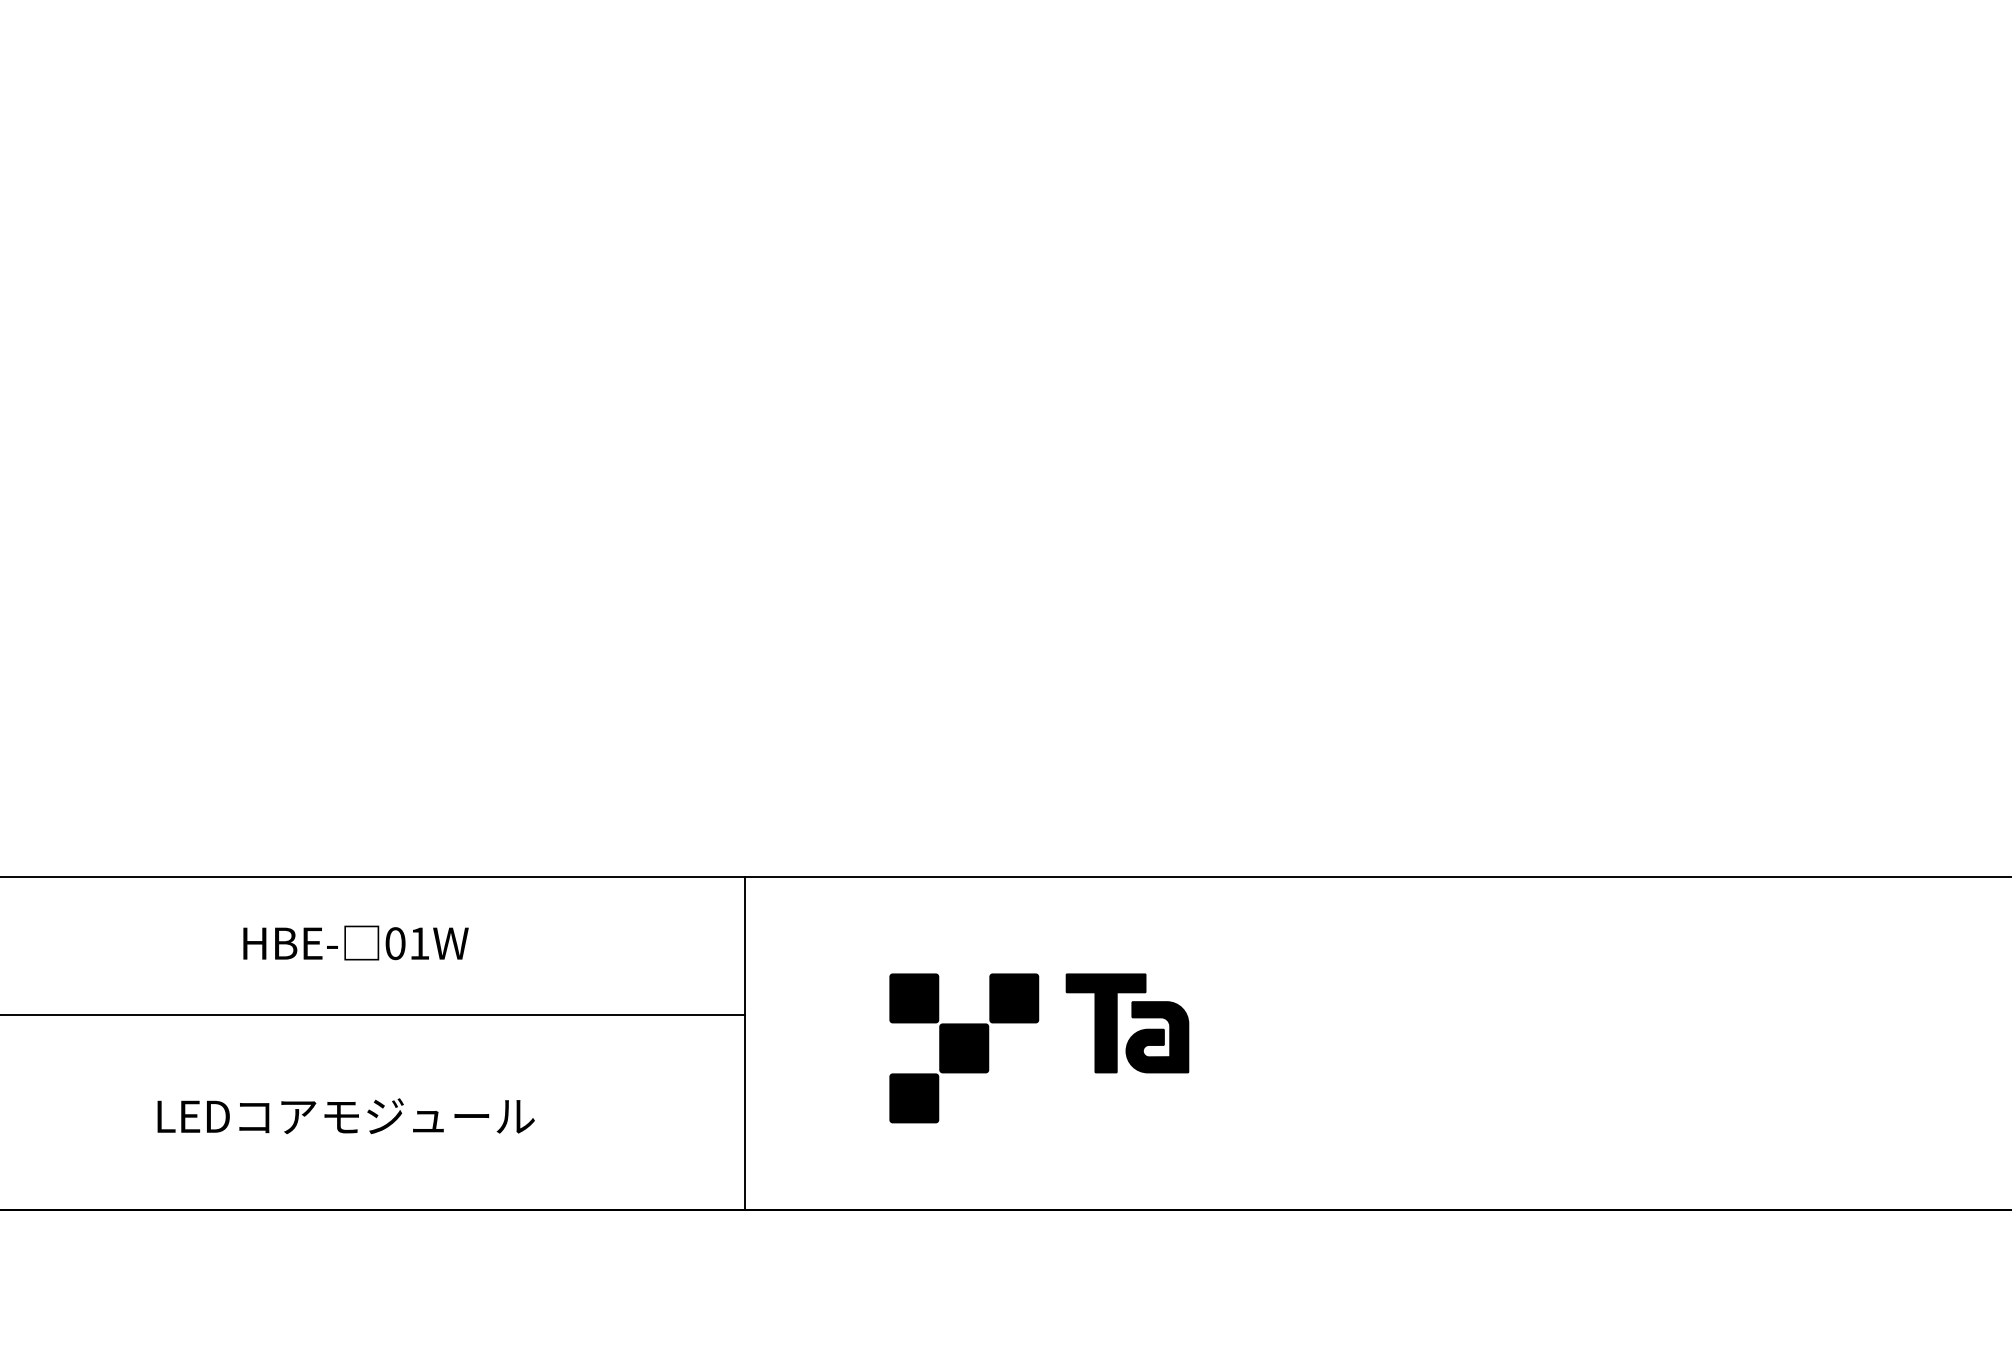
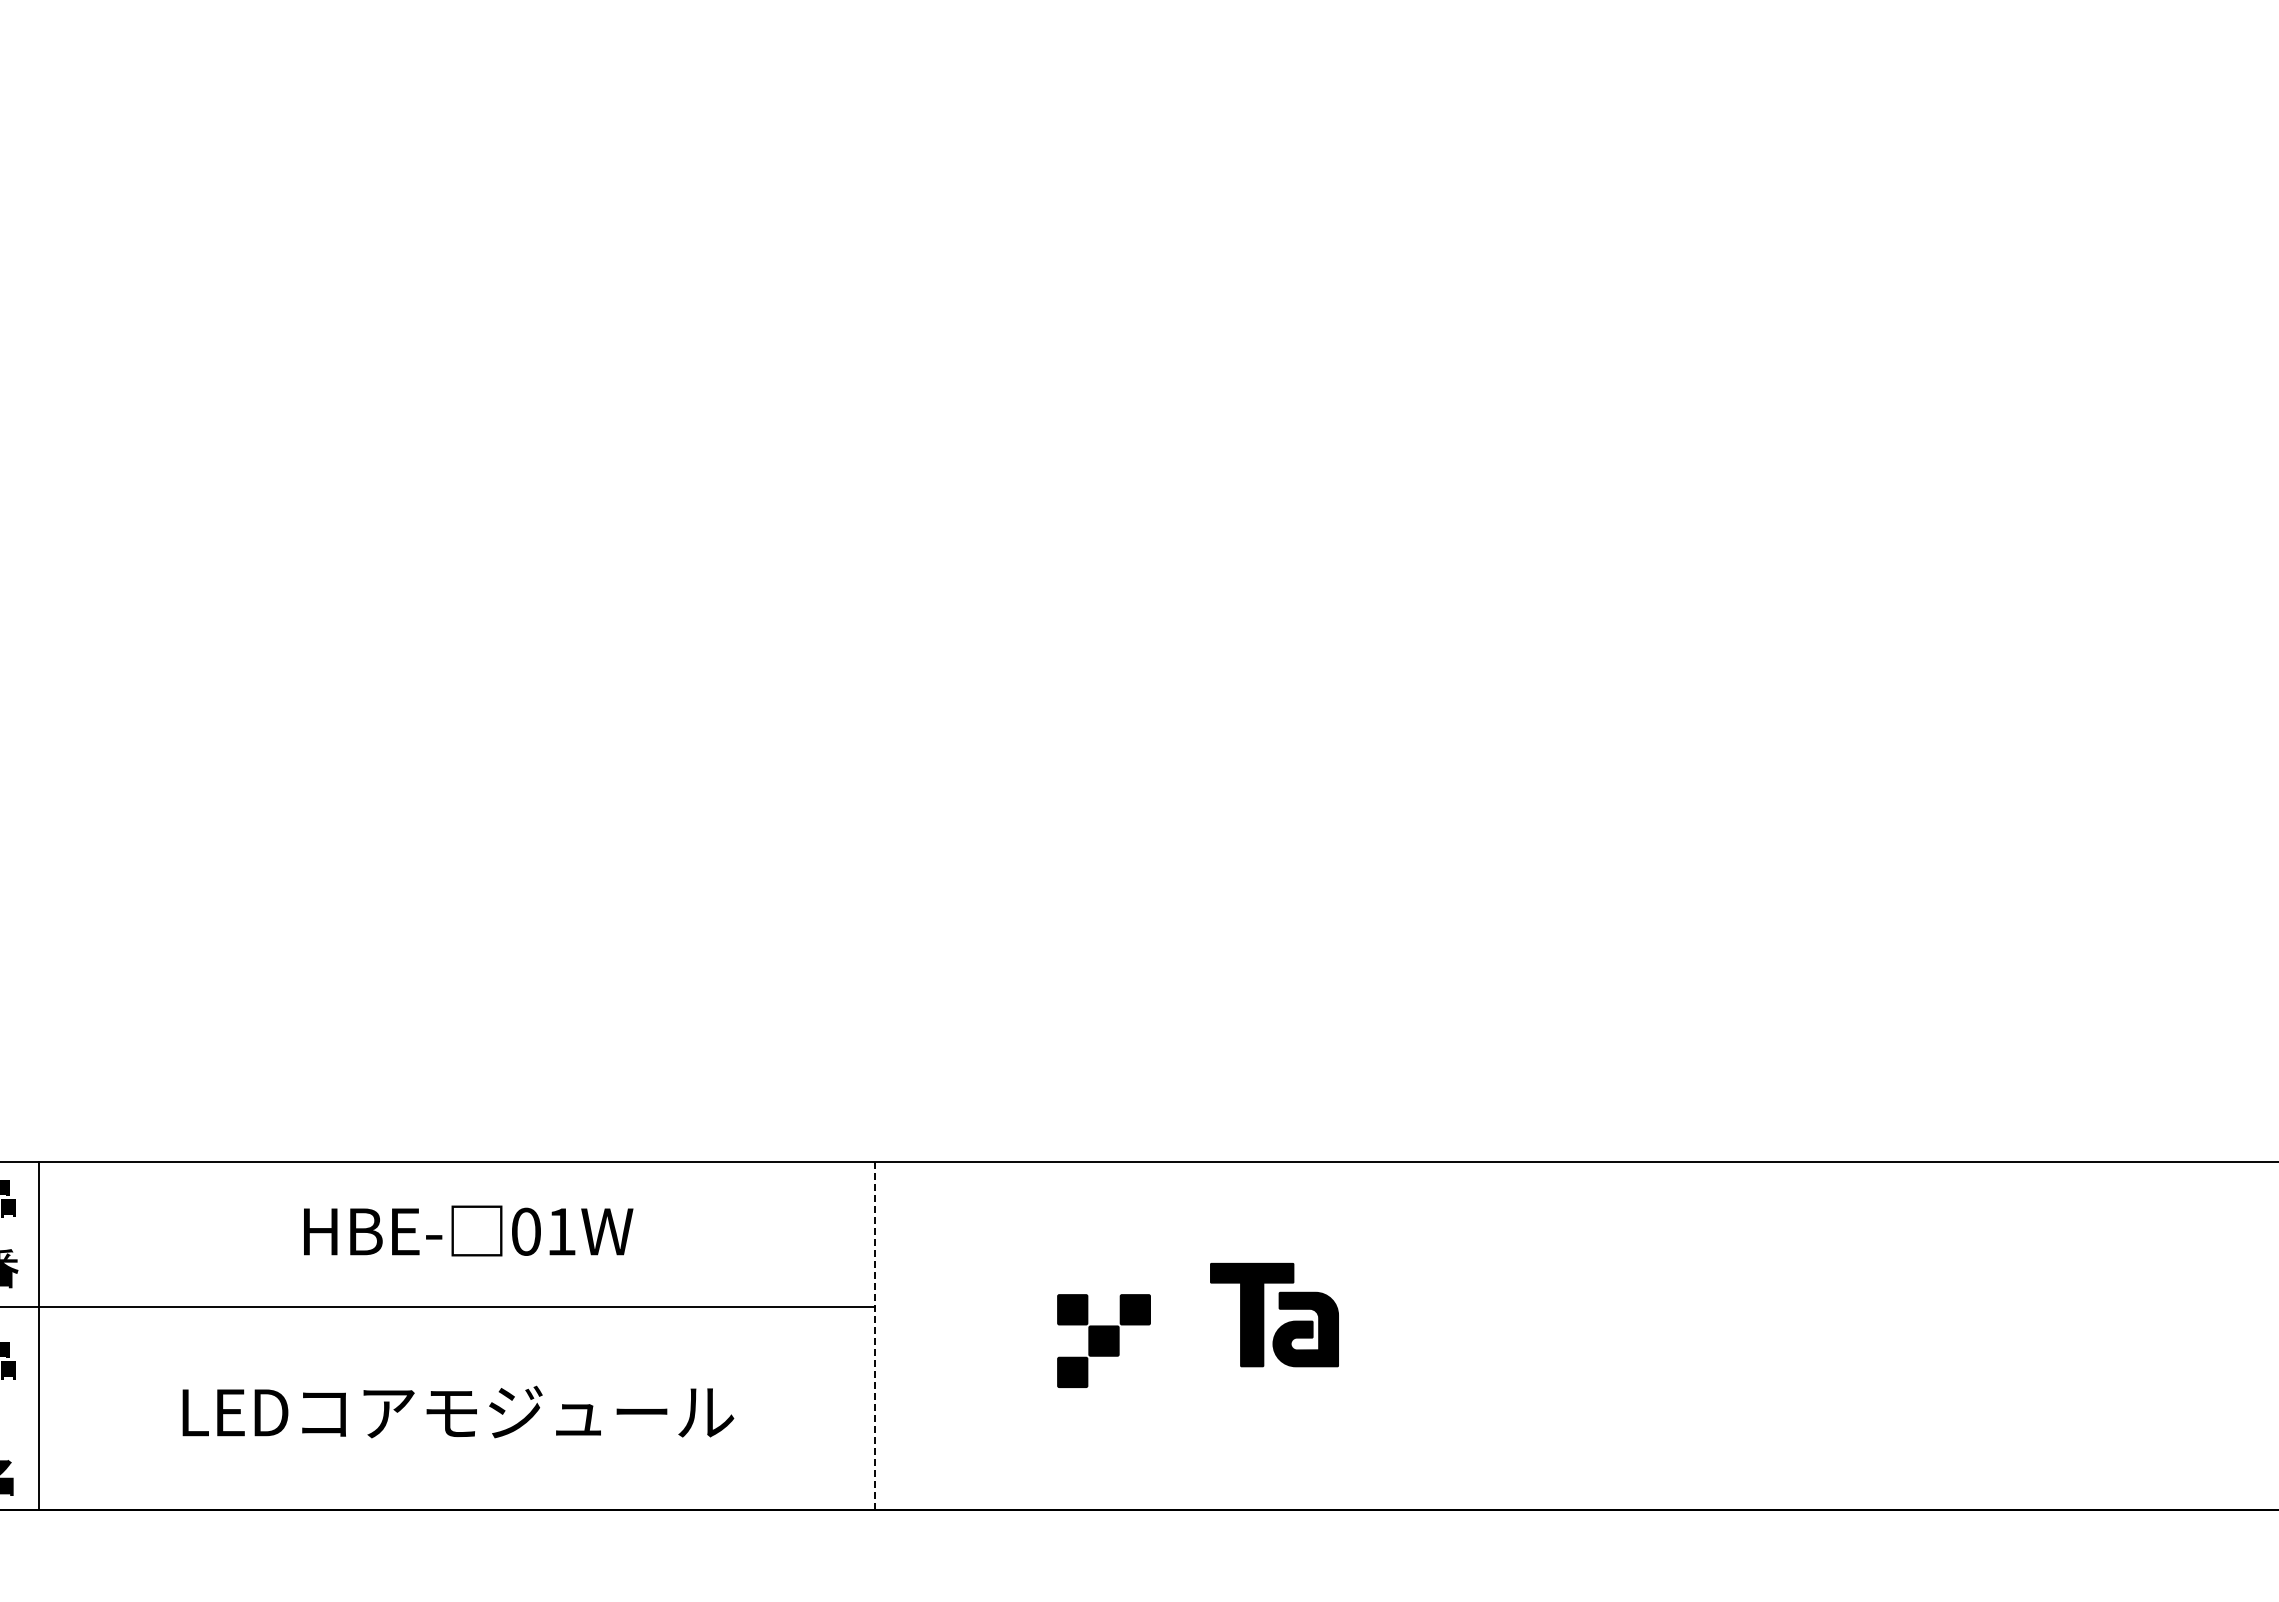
part: (355, 943) -> (468, 1231), size x1.4
line: (744, 1042) -> (874, 1335), solid -> dashed
part: (963, 1047) -> (1103, 1340), size x0.6
part: (346, 1115) -> (458, 1411), size x1.4

